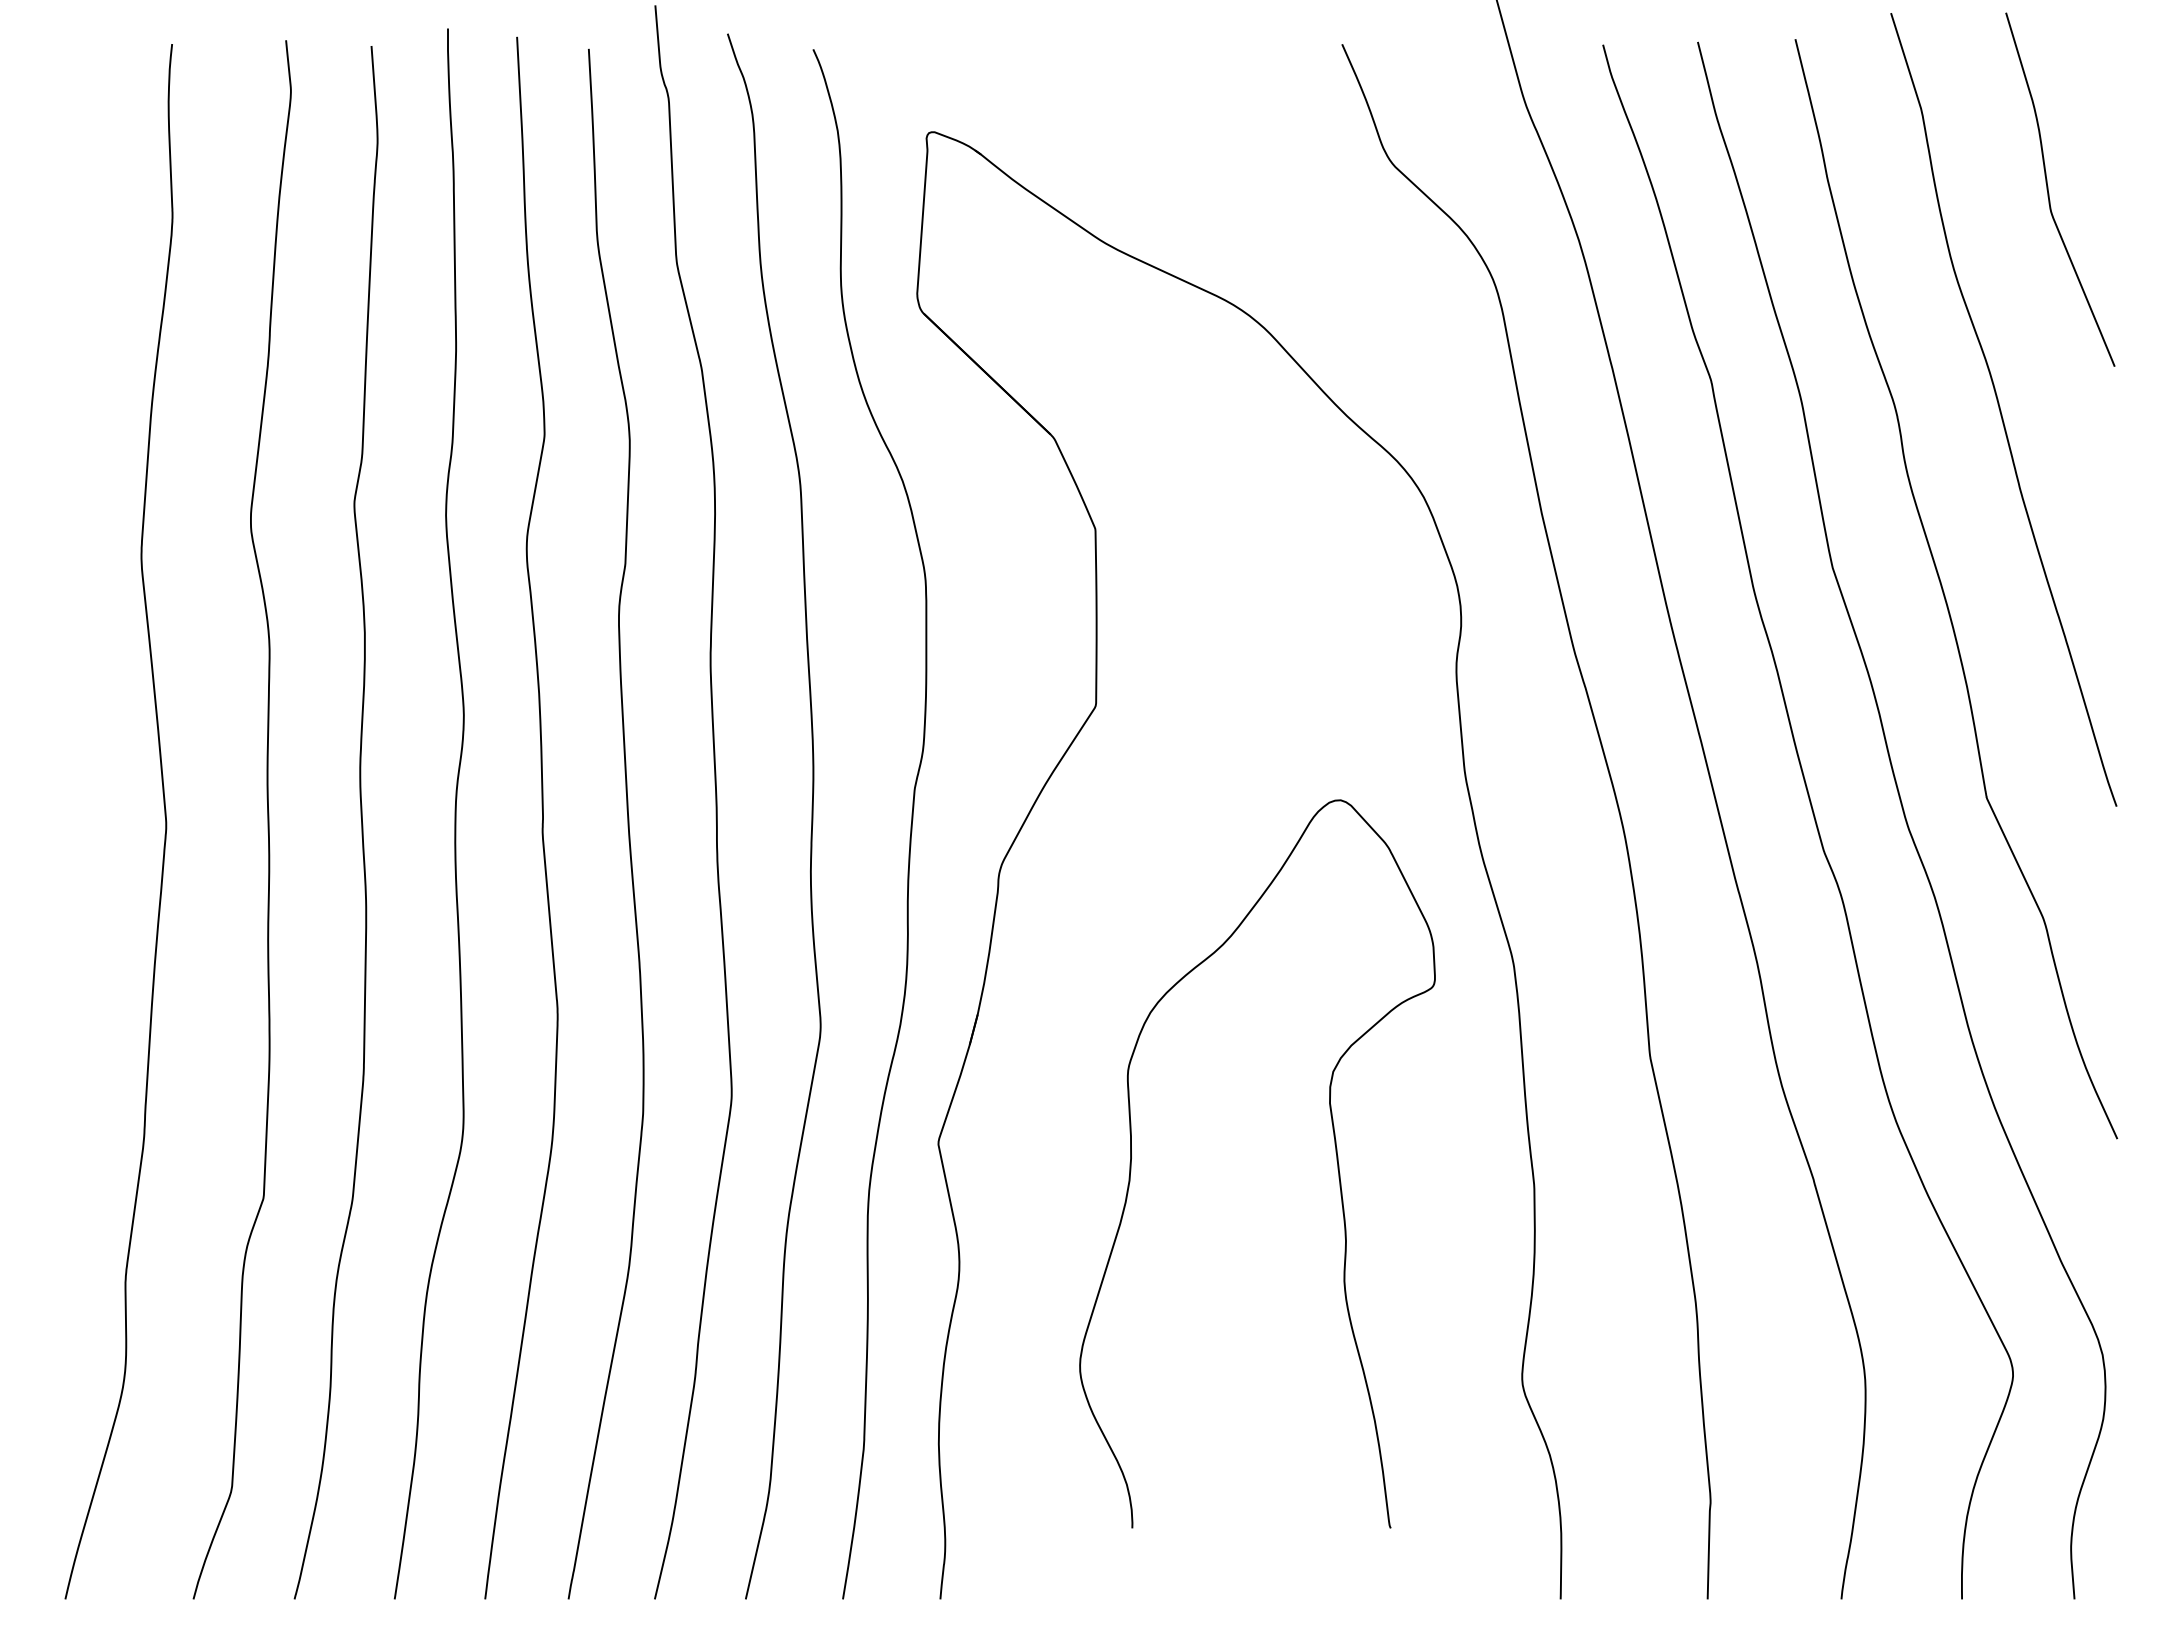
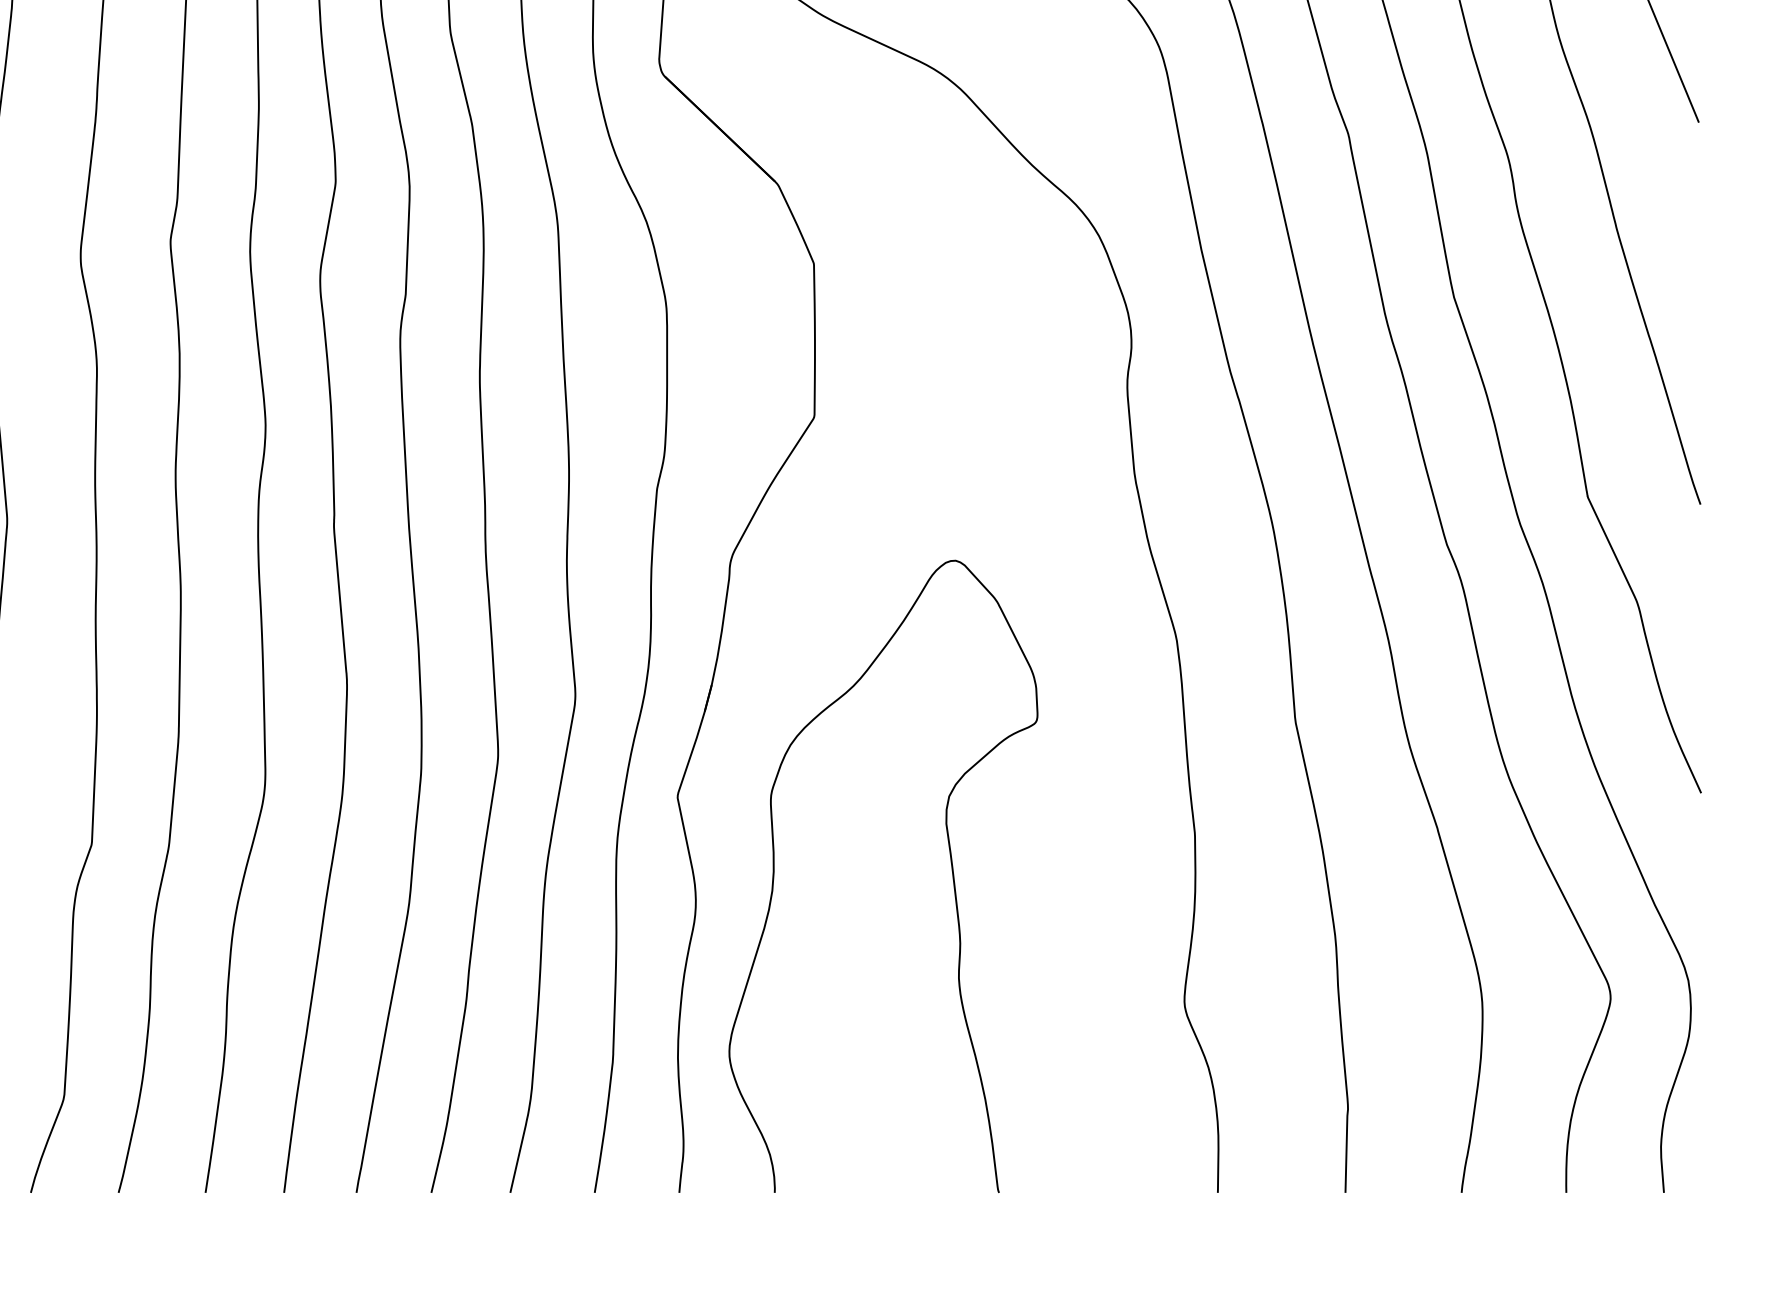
curve: (1335, 1152) -> (951, 866), moved

